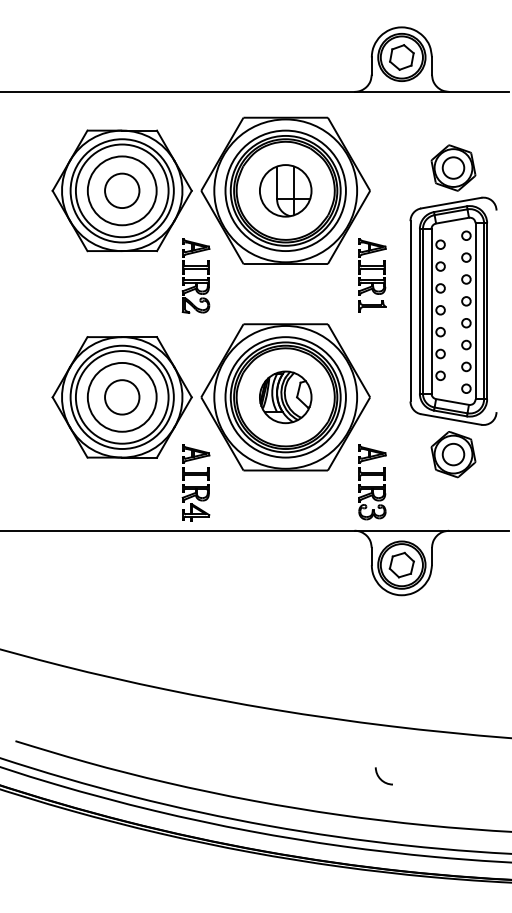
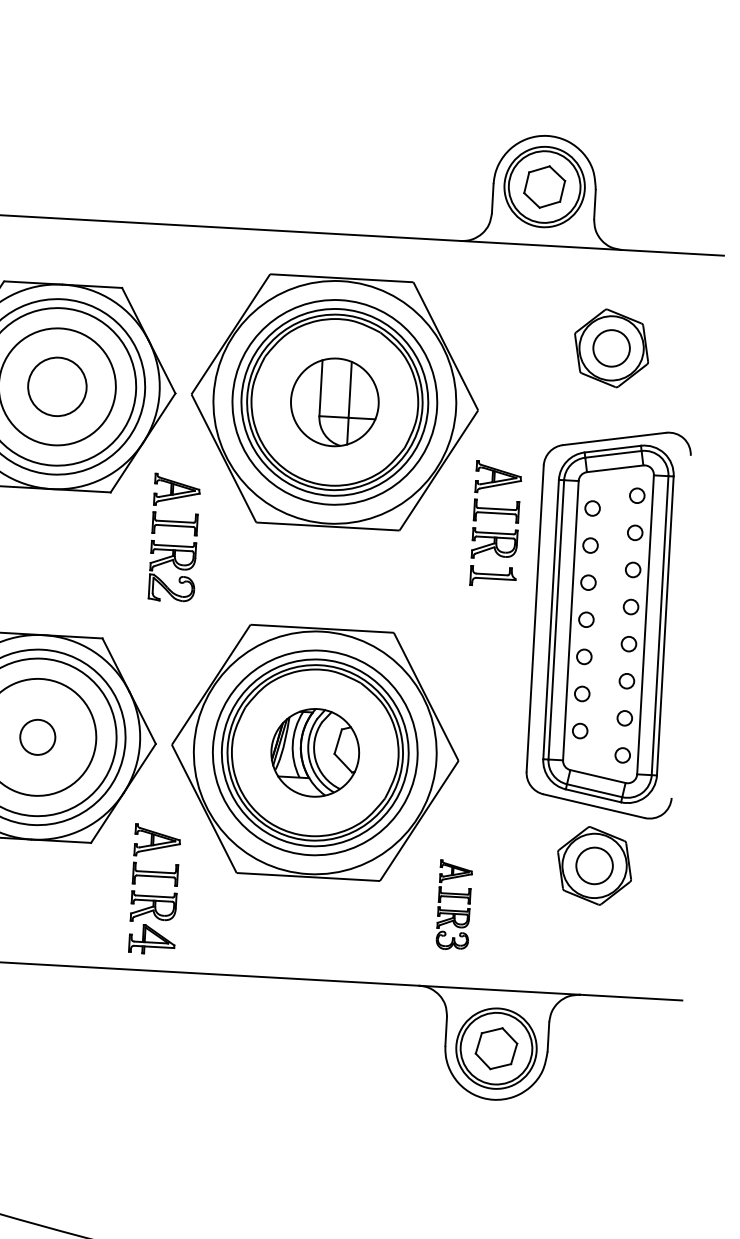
part: (453, 167) -> (611, 347), moved
part: (372, 275) -> (496, 524), moved
circle: (122, 397) -> (38, 737), size x0.6
part: (372, 482) -> (454, 905), size x0.7

